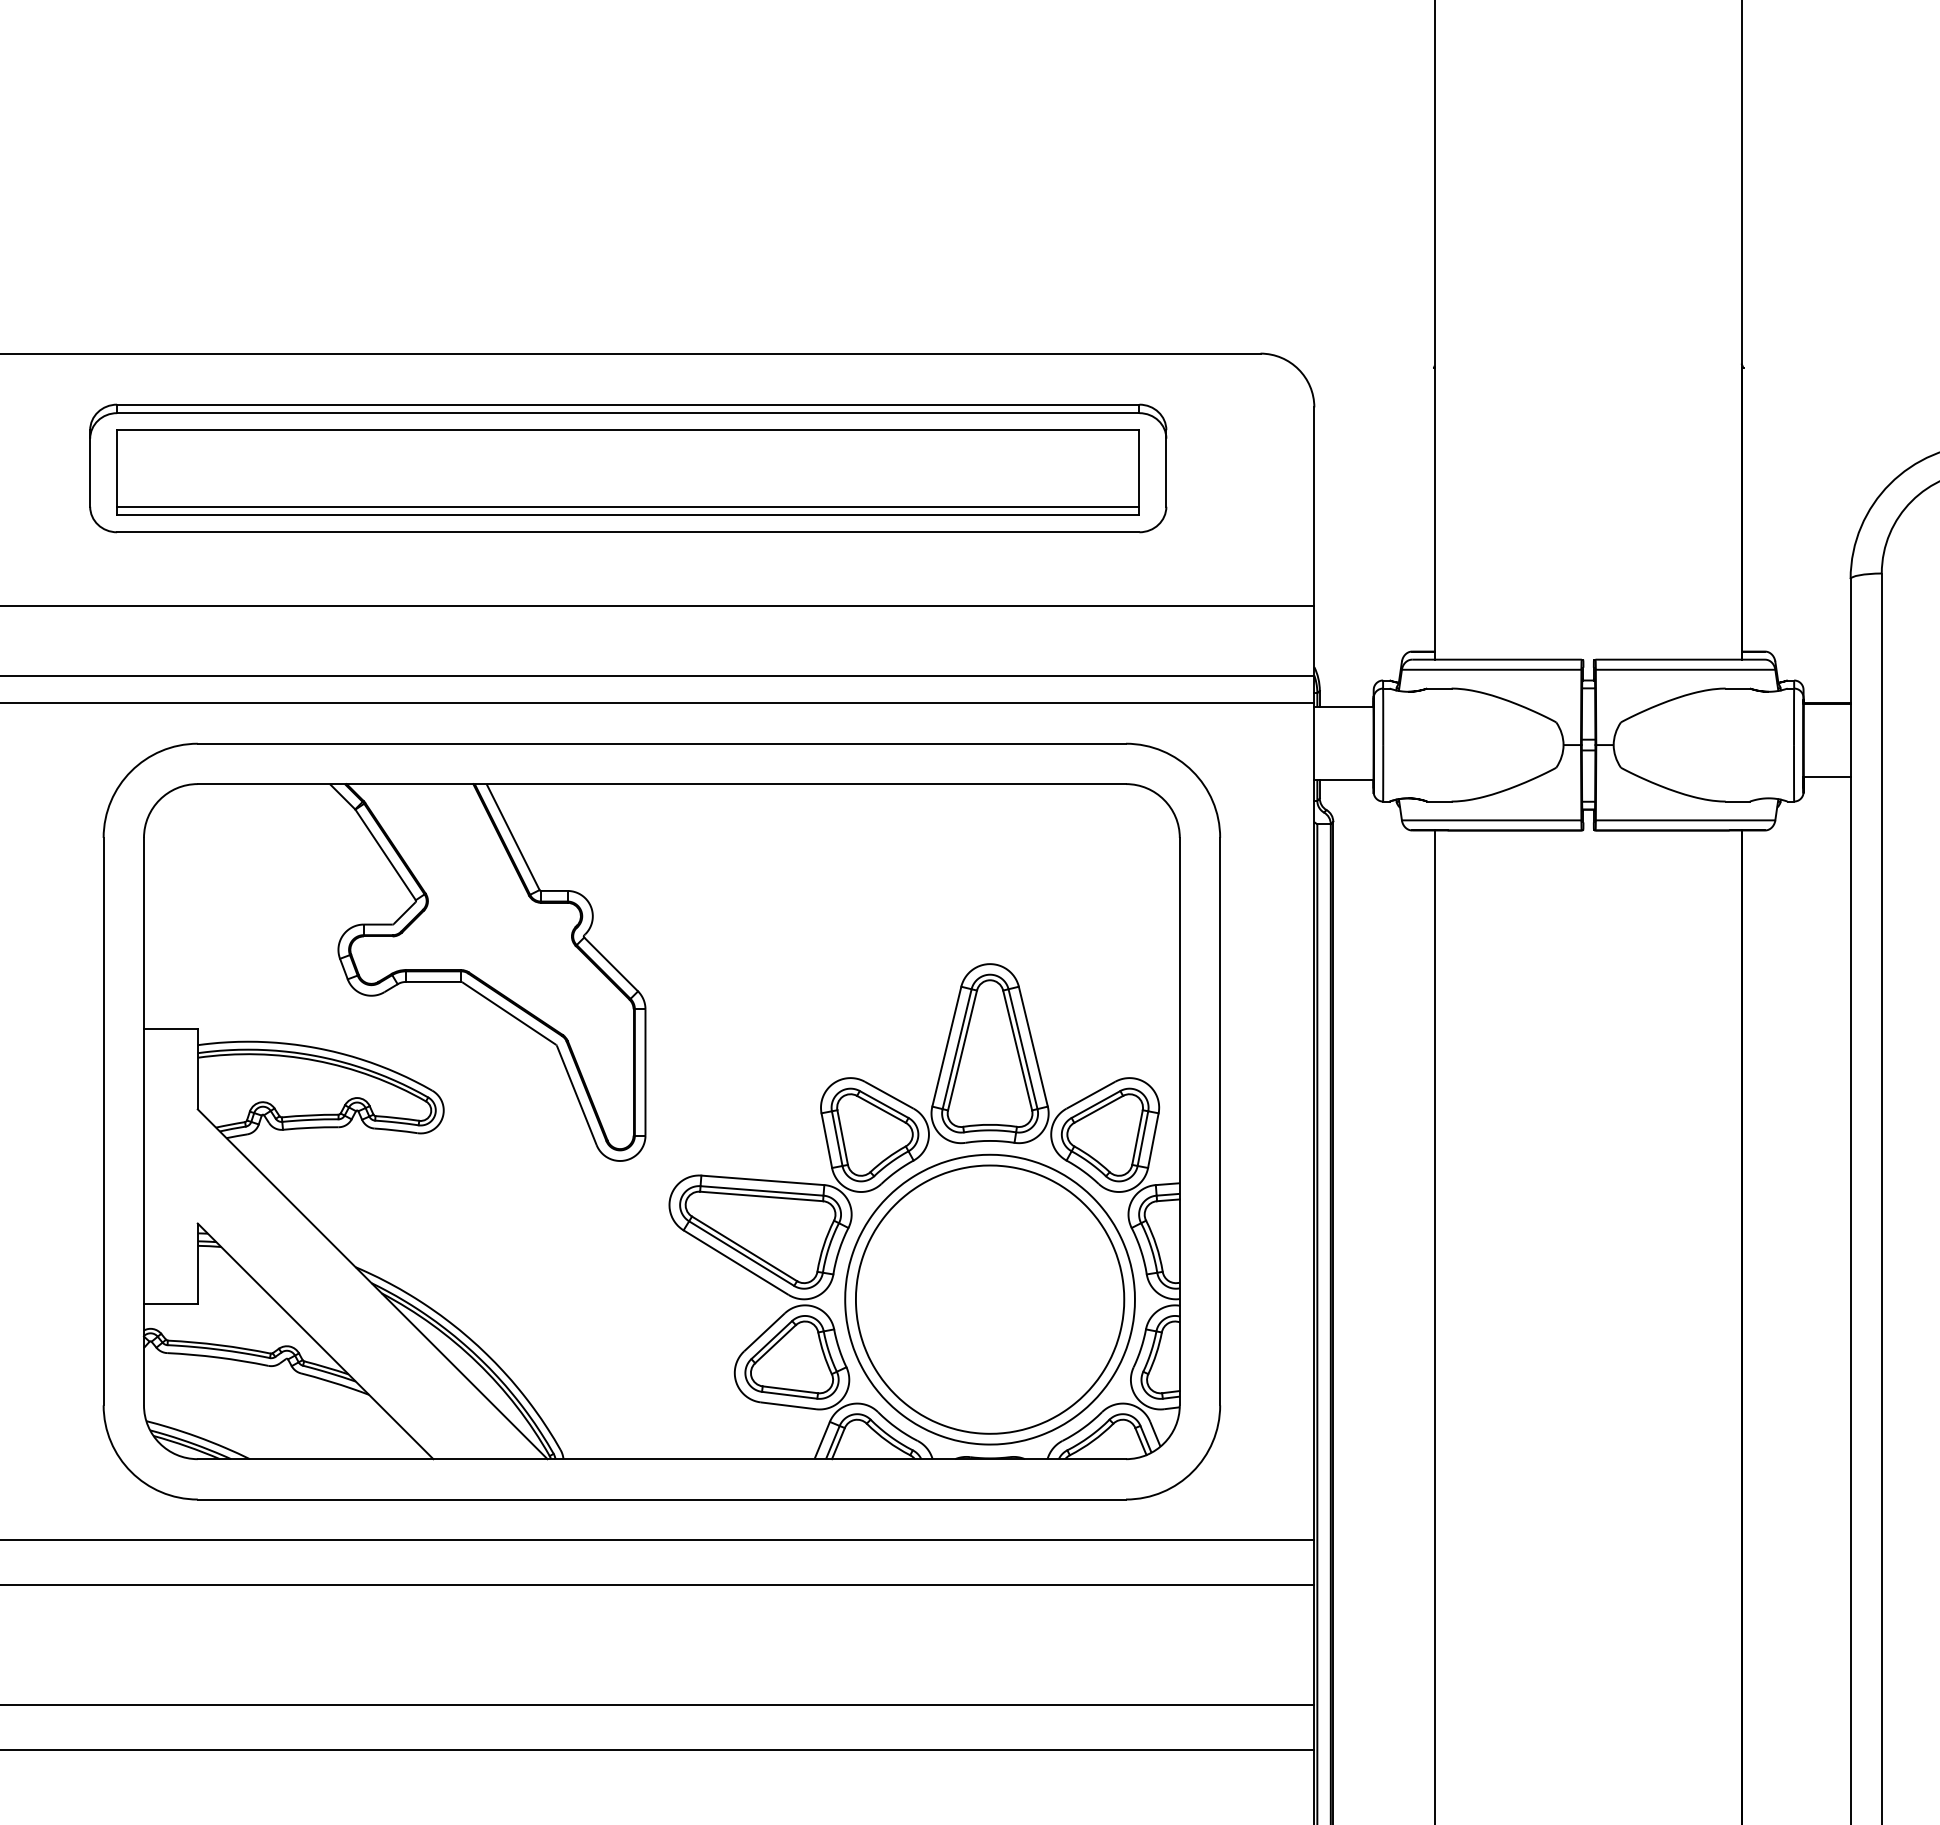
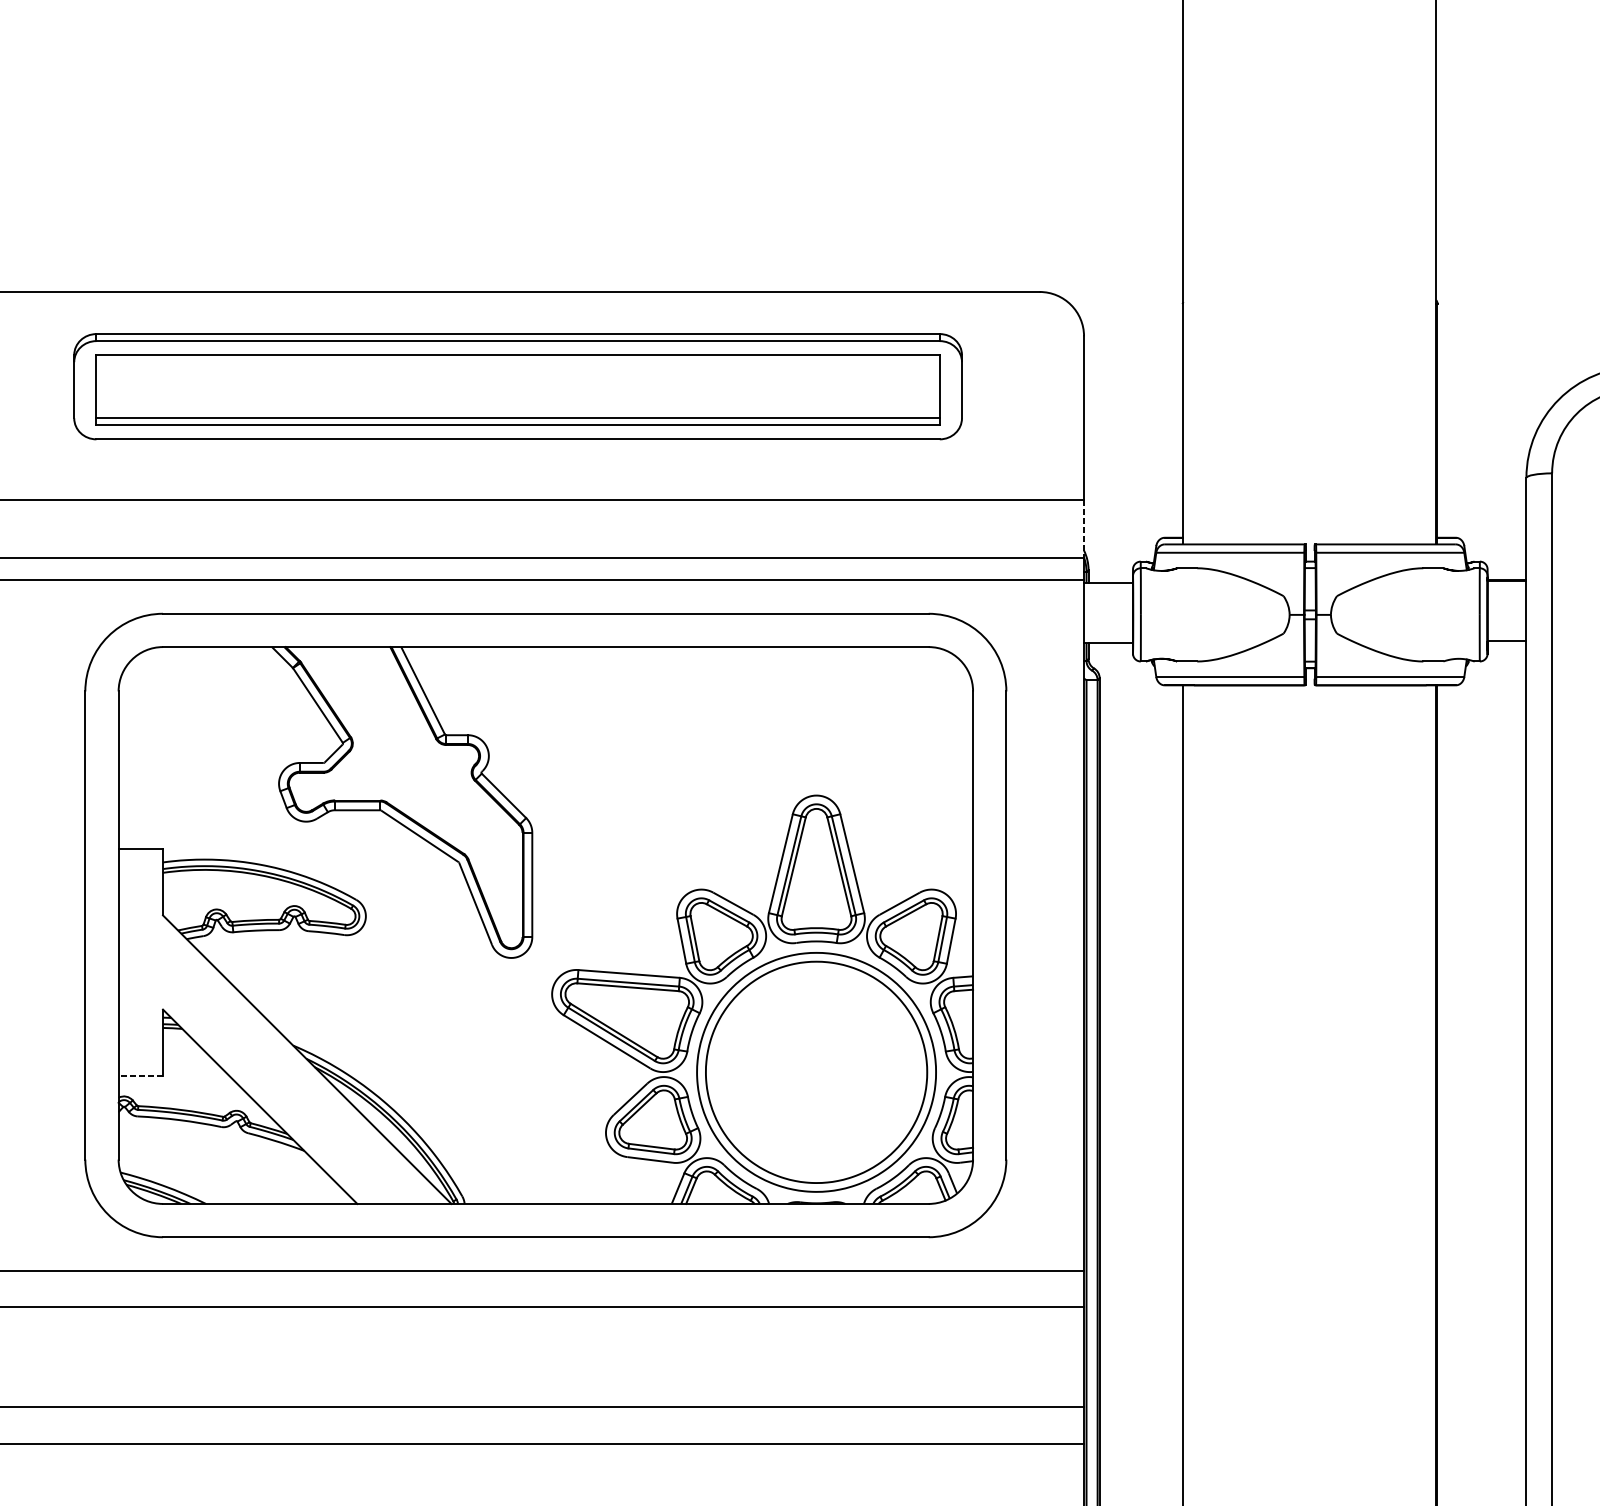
line: (1314, 641) -> (1084, 529), solid -> dashed
line: (170, 1304) -> (140, 1076), solid -> dashed

